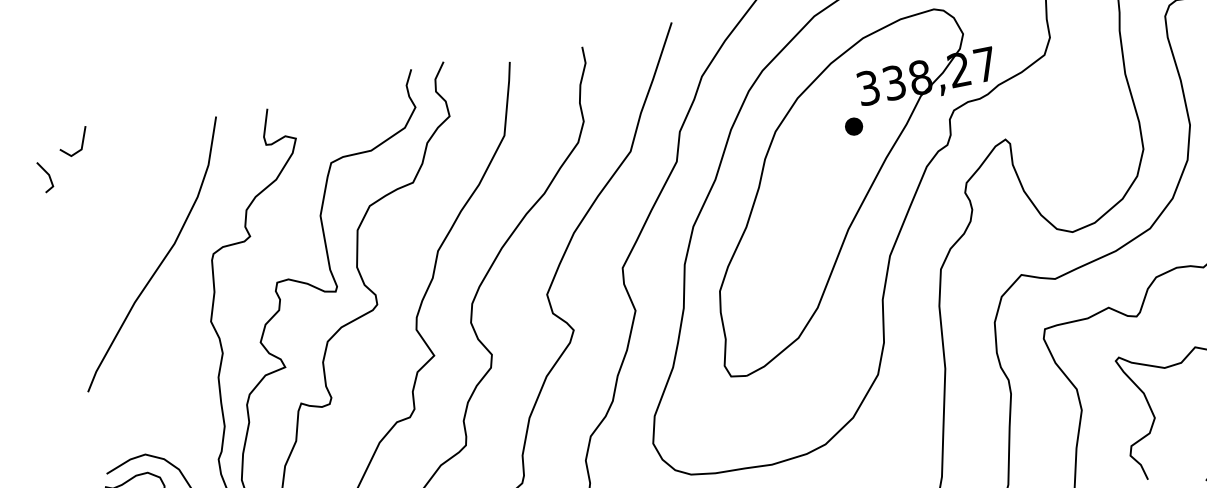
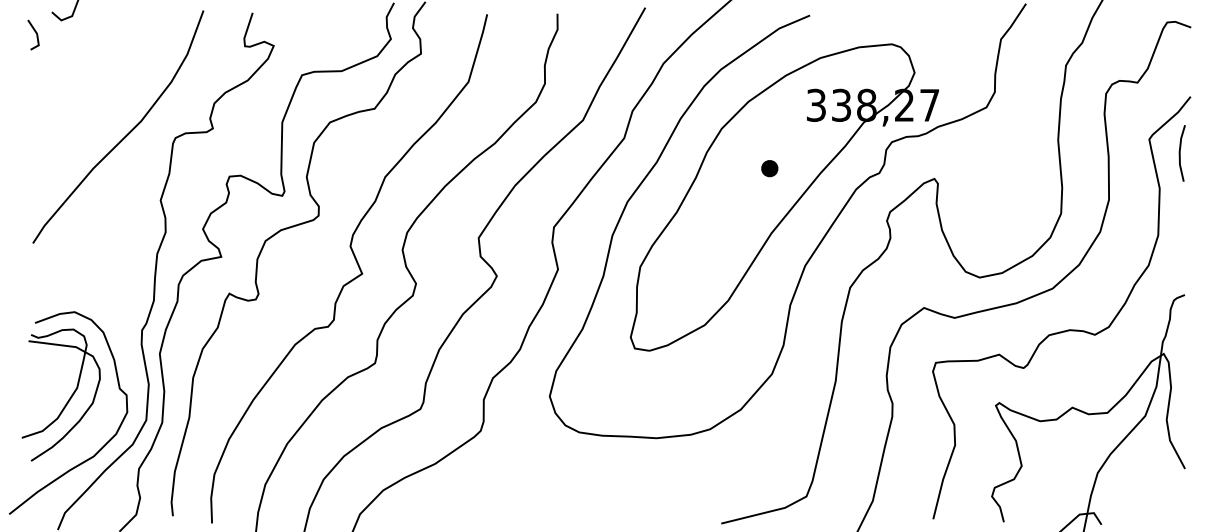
part: (853, 126) -> (769, 168), moved

